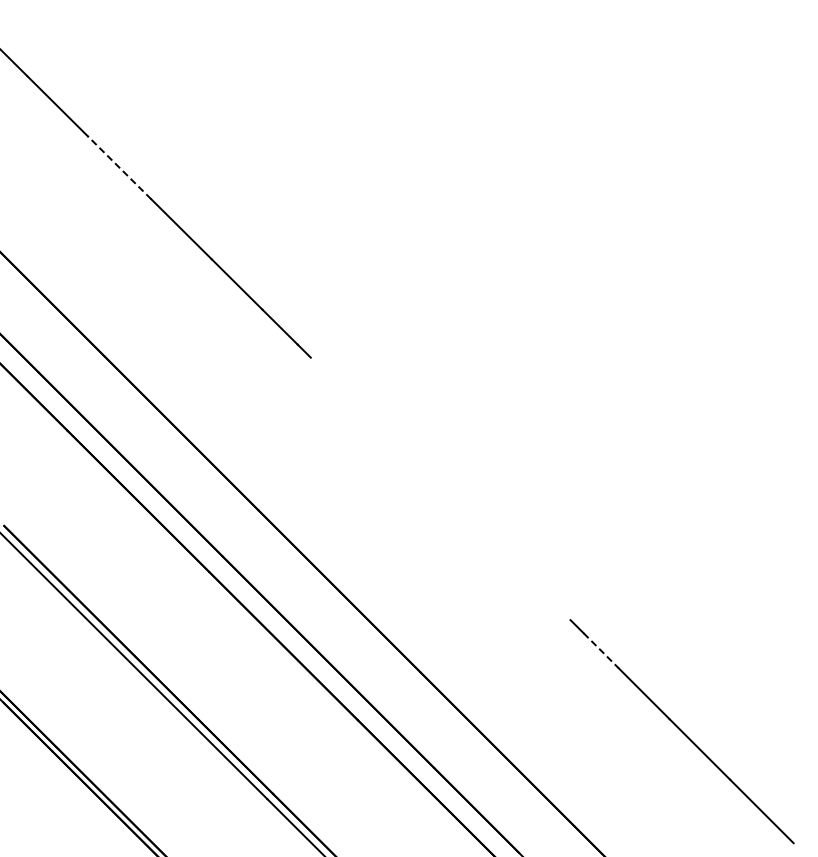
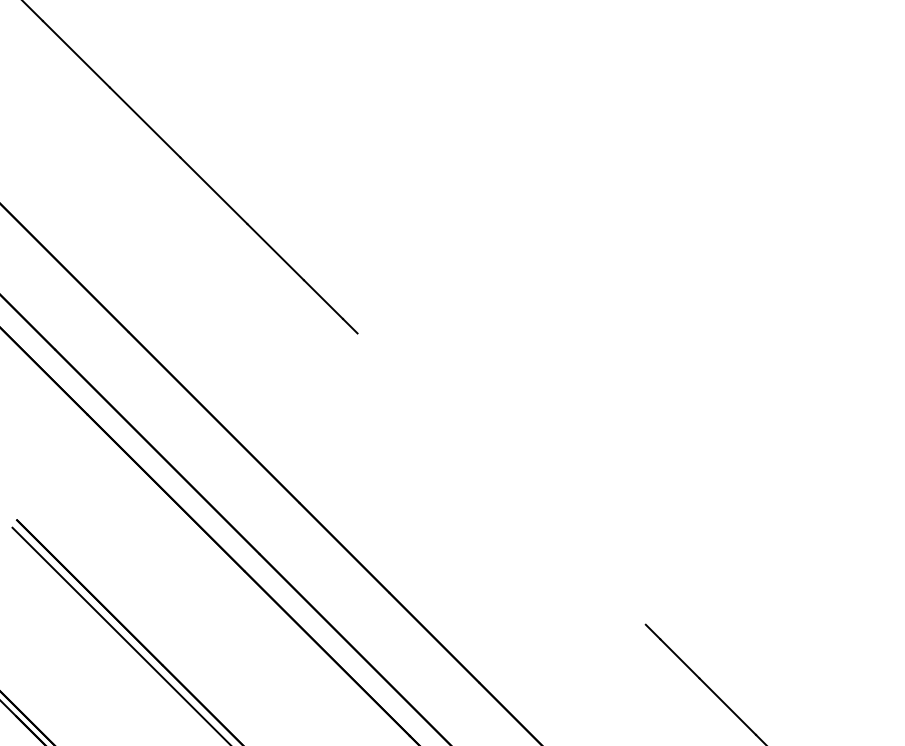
line: (119, 167) -> (145, 122), dashed -> solid
line: (601, 650) -> (680, 658), dashed -> solid

